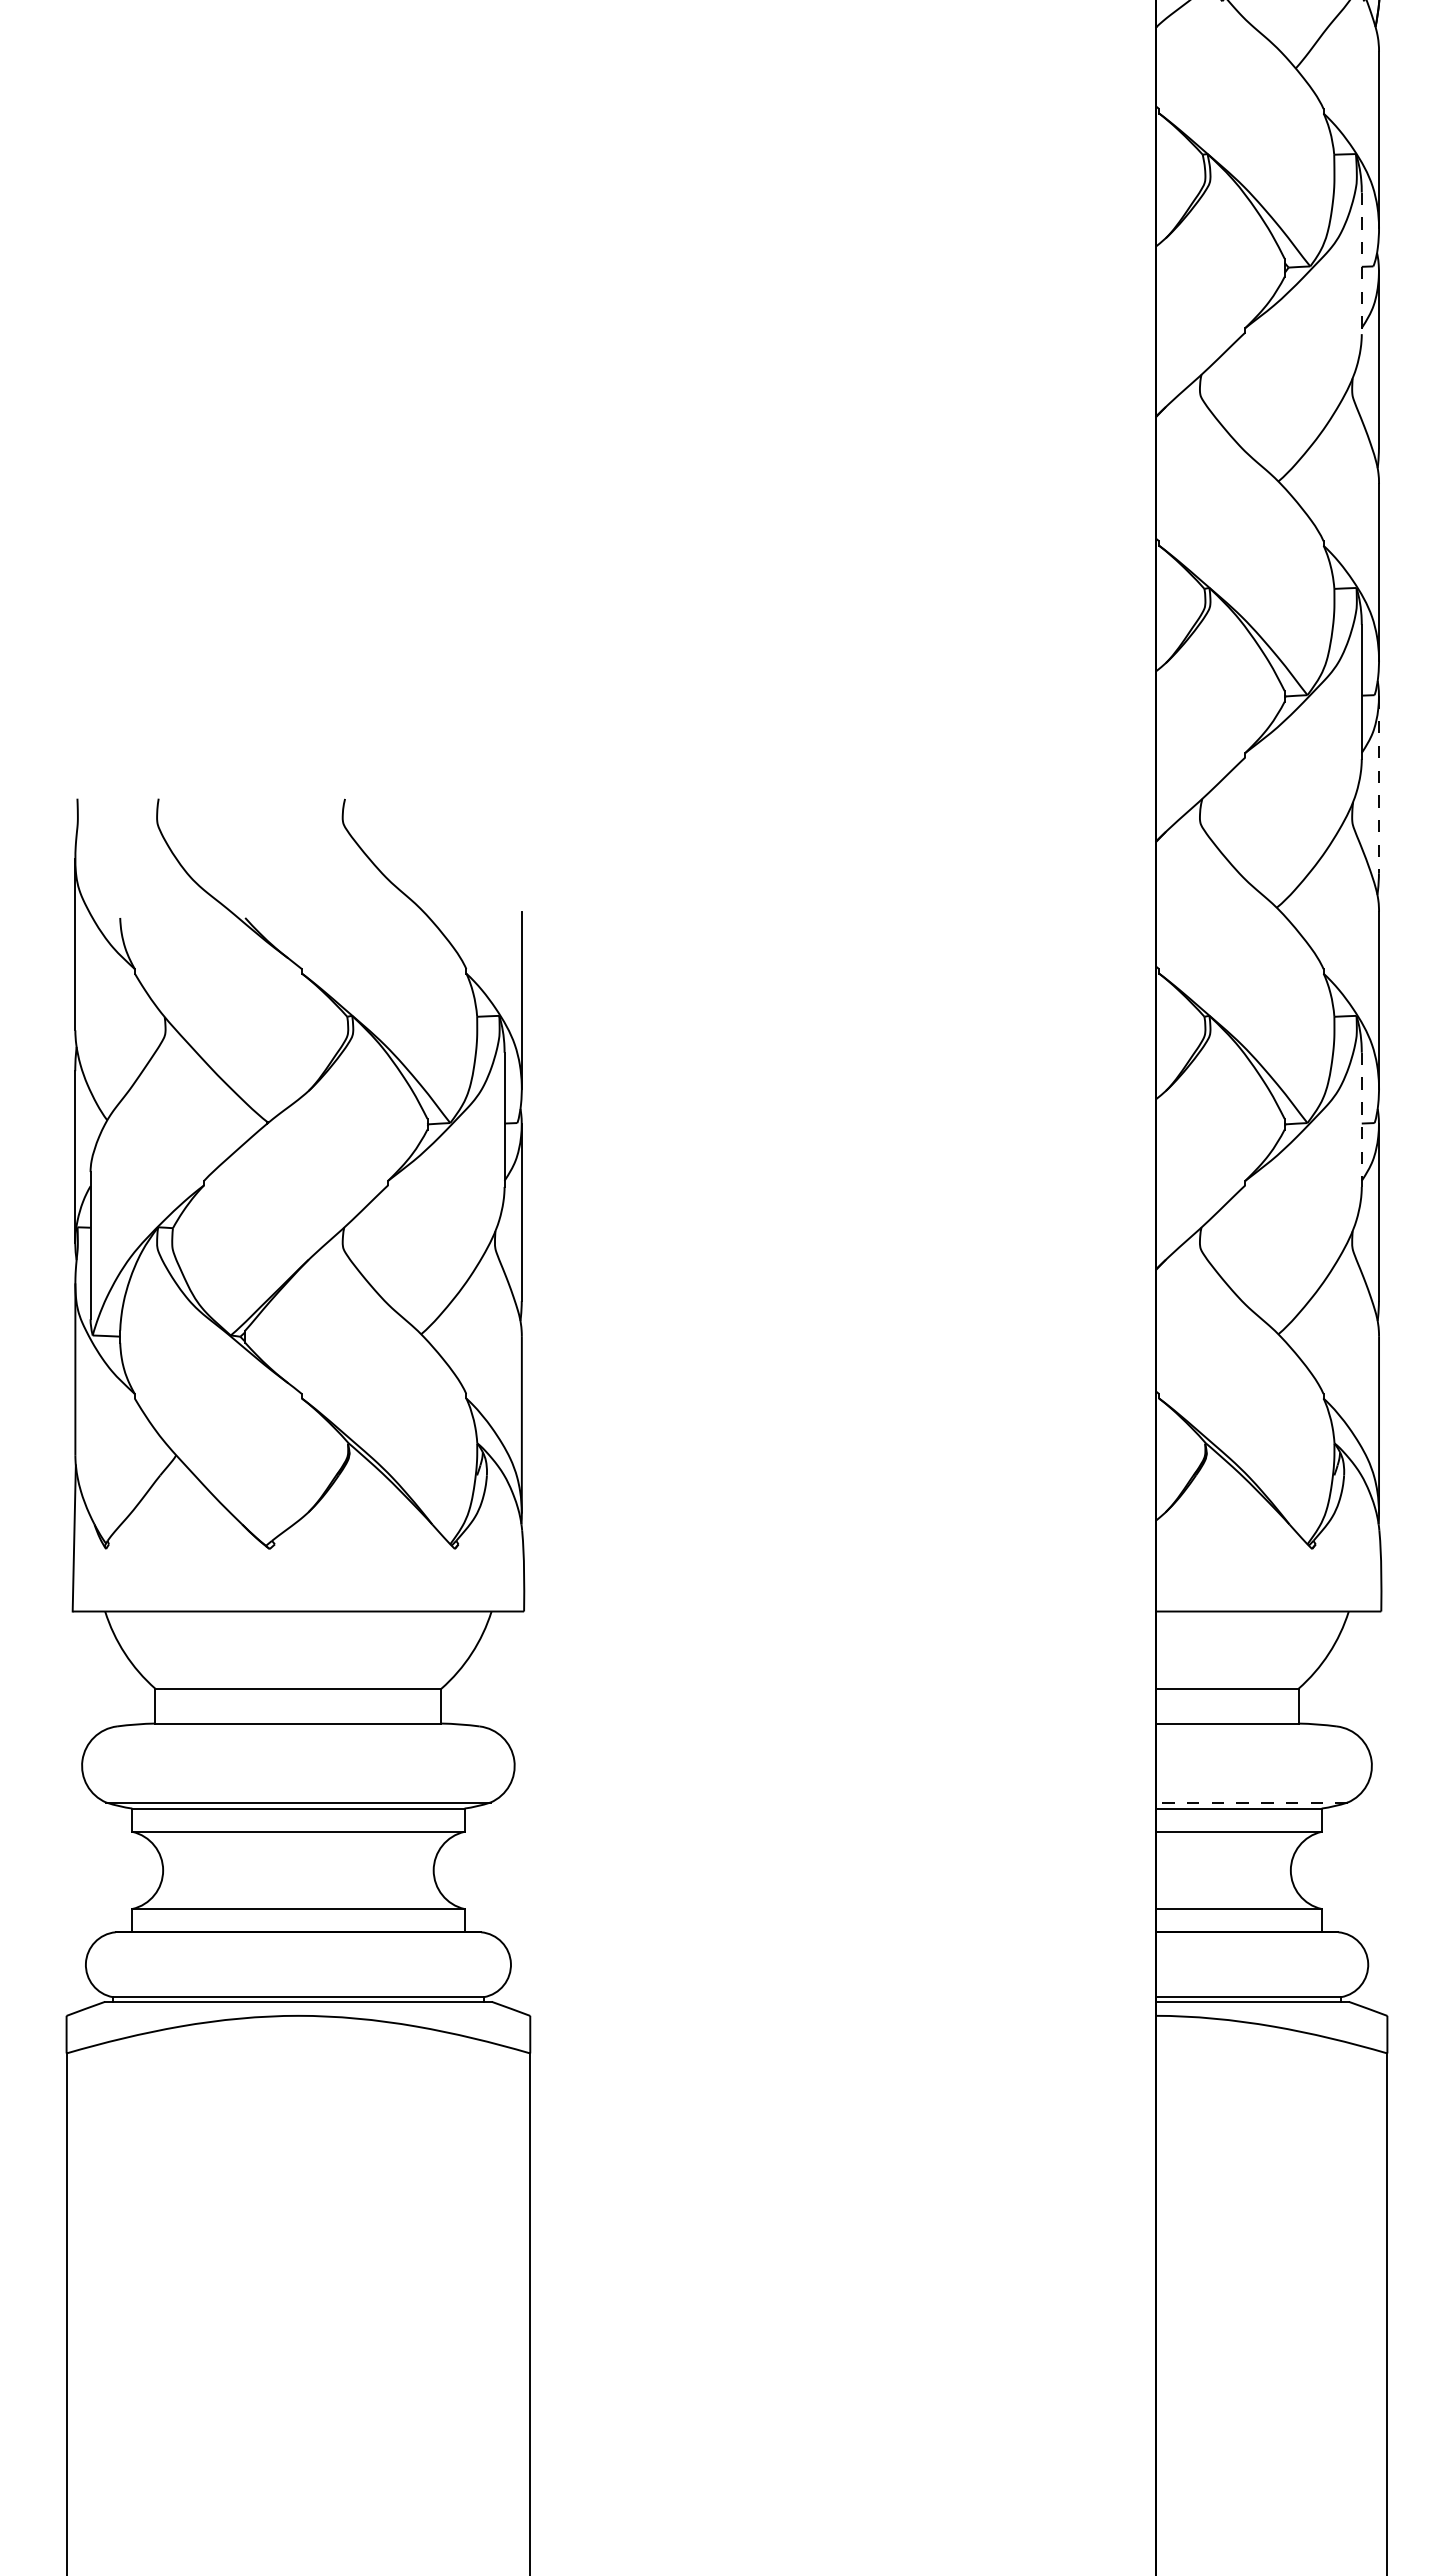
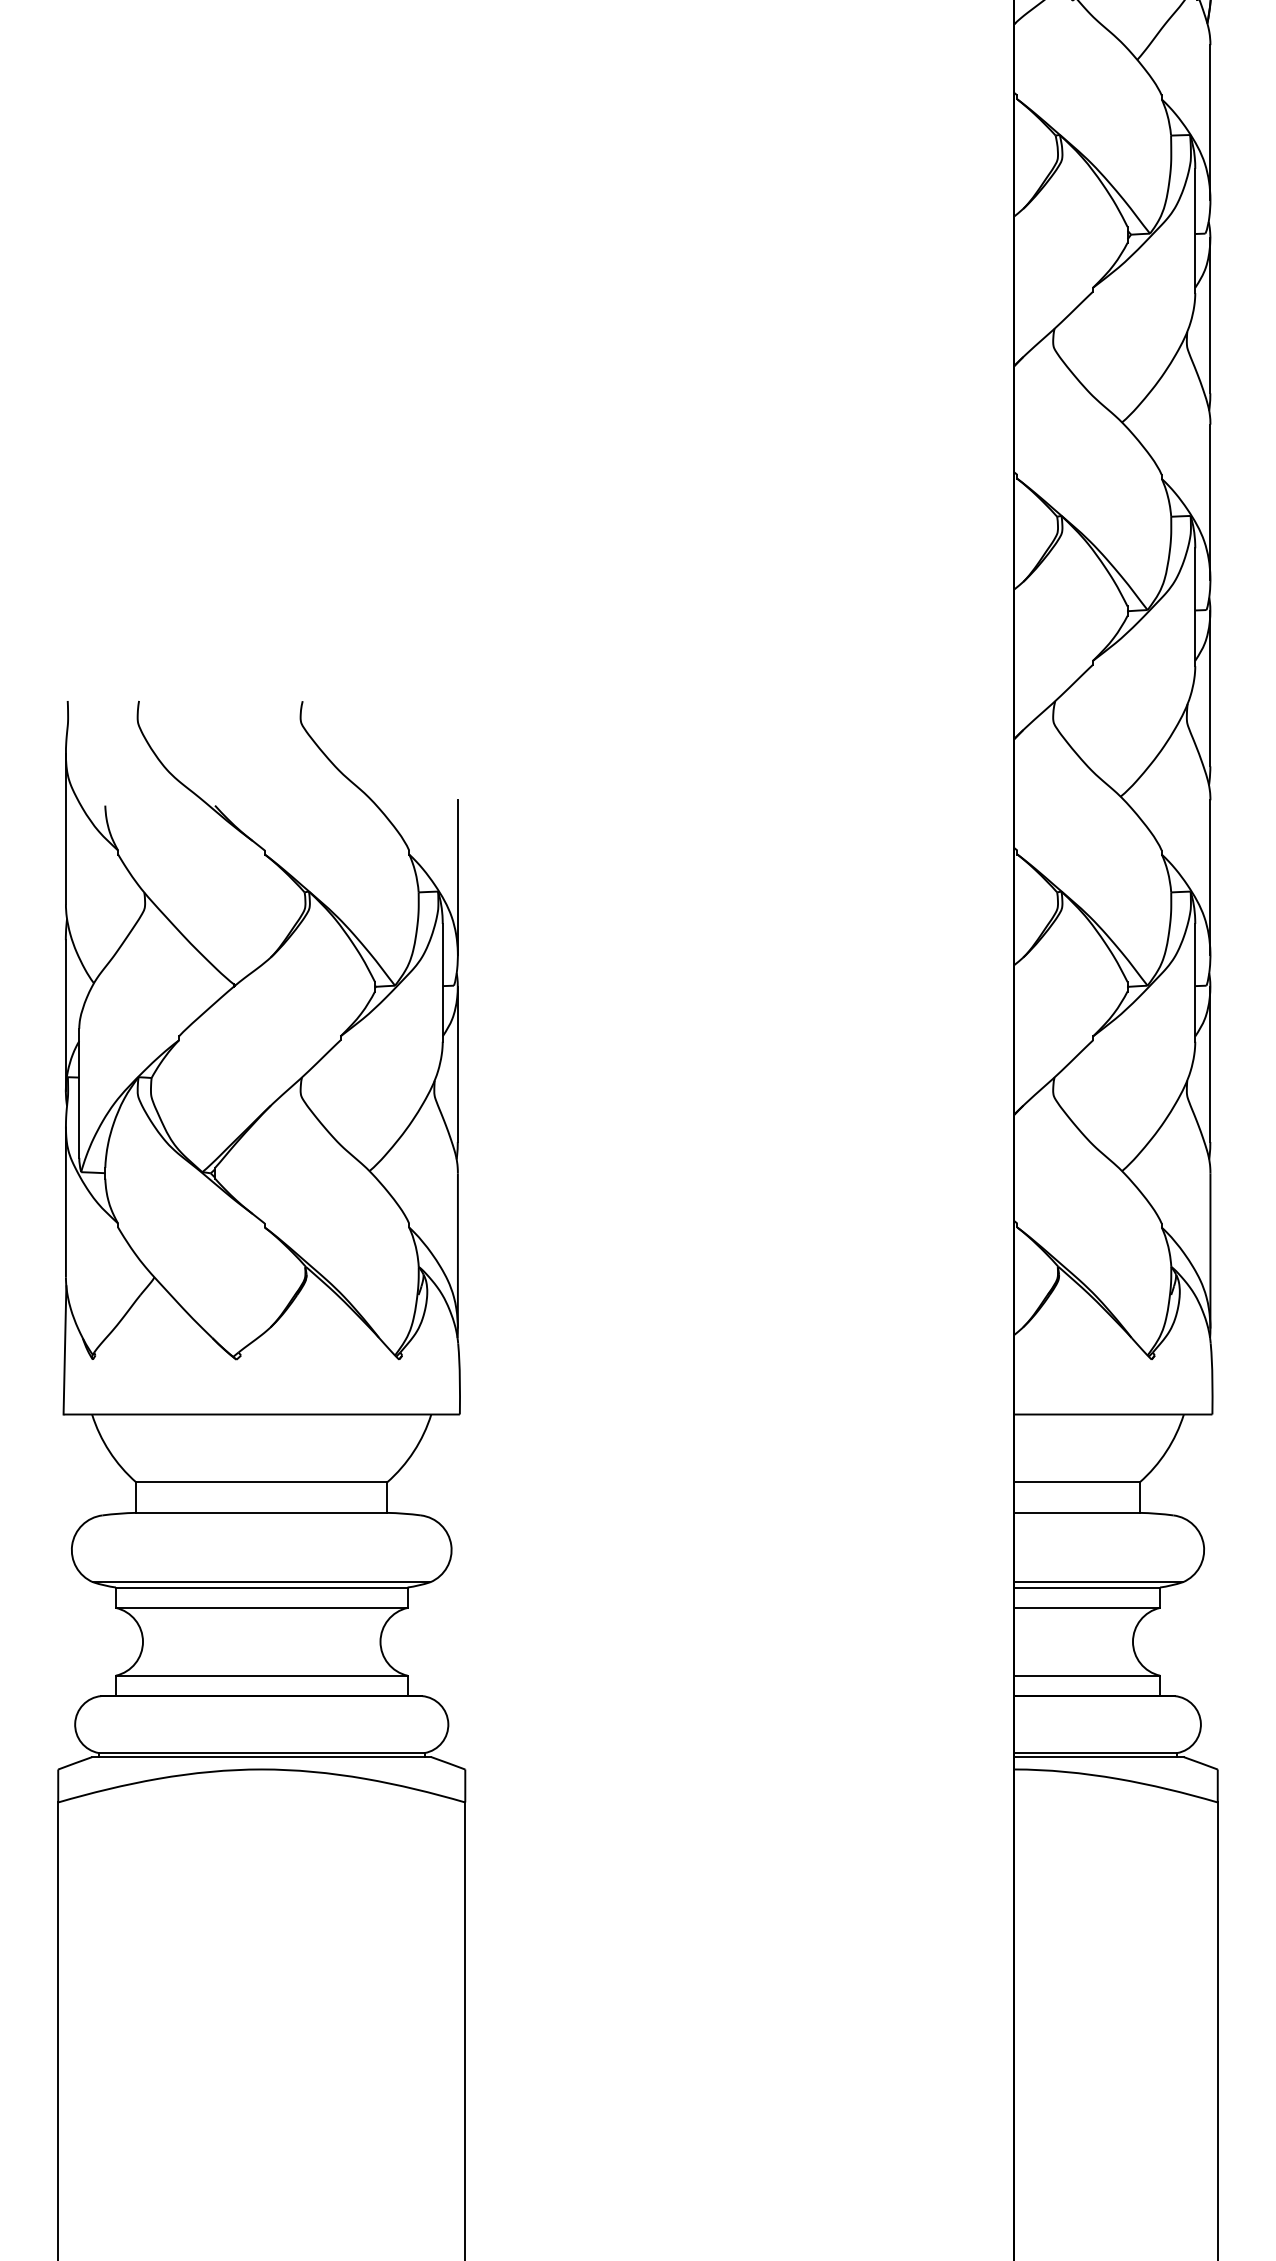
line: (1361, 263) -> (1195, 231), dashed -> solid
line: (1378, 785) -> (1209, 689), dashed -> solid
line: (1361, 1120) -> (1195, 983), dashed -> solid
line: (1251, 1802) -> (1098, 1582), dashed -> solid

